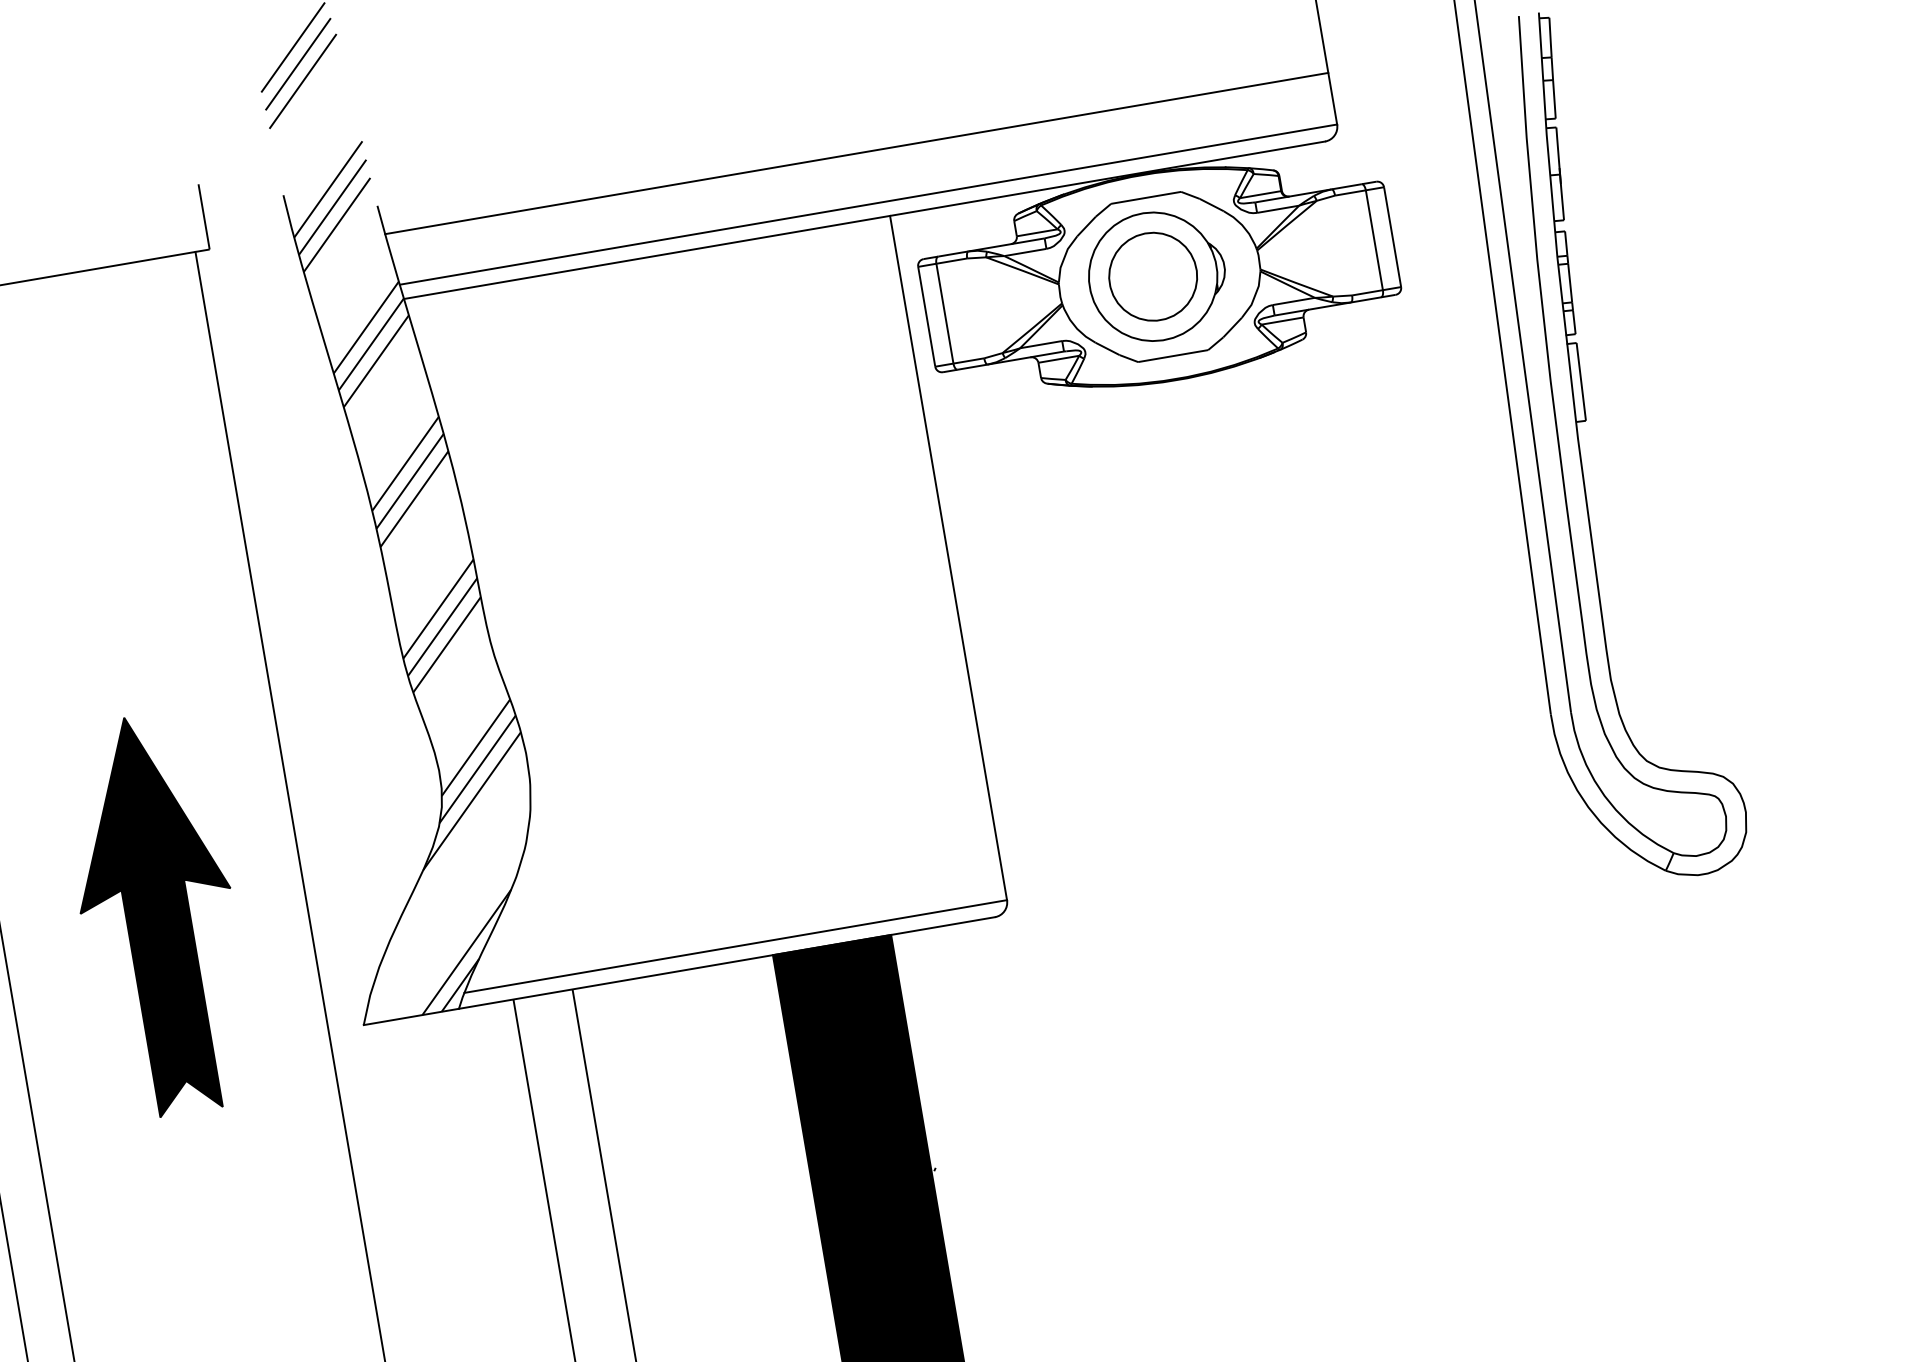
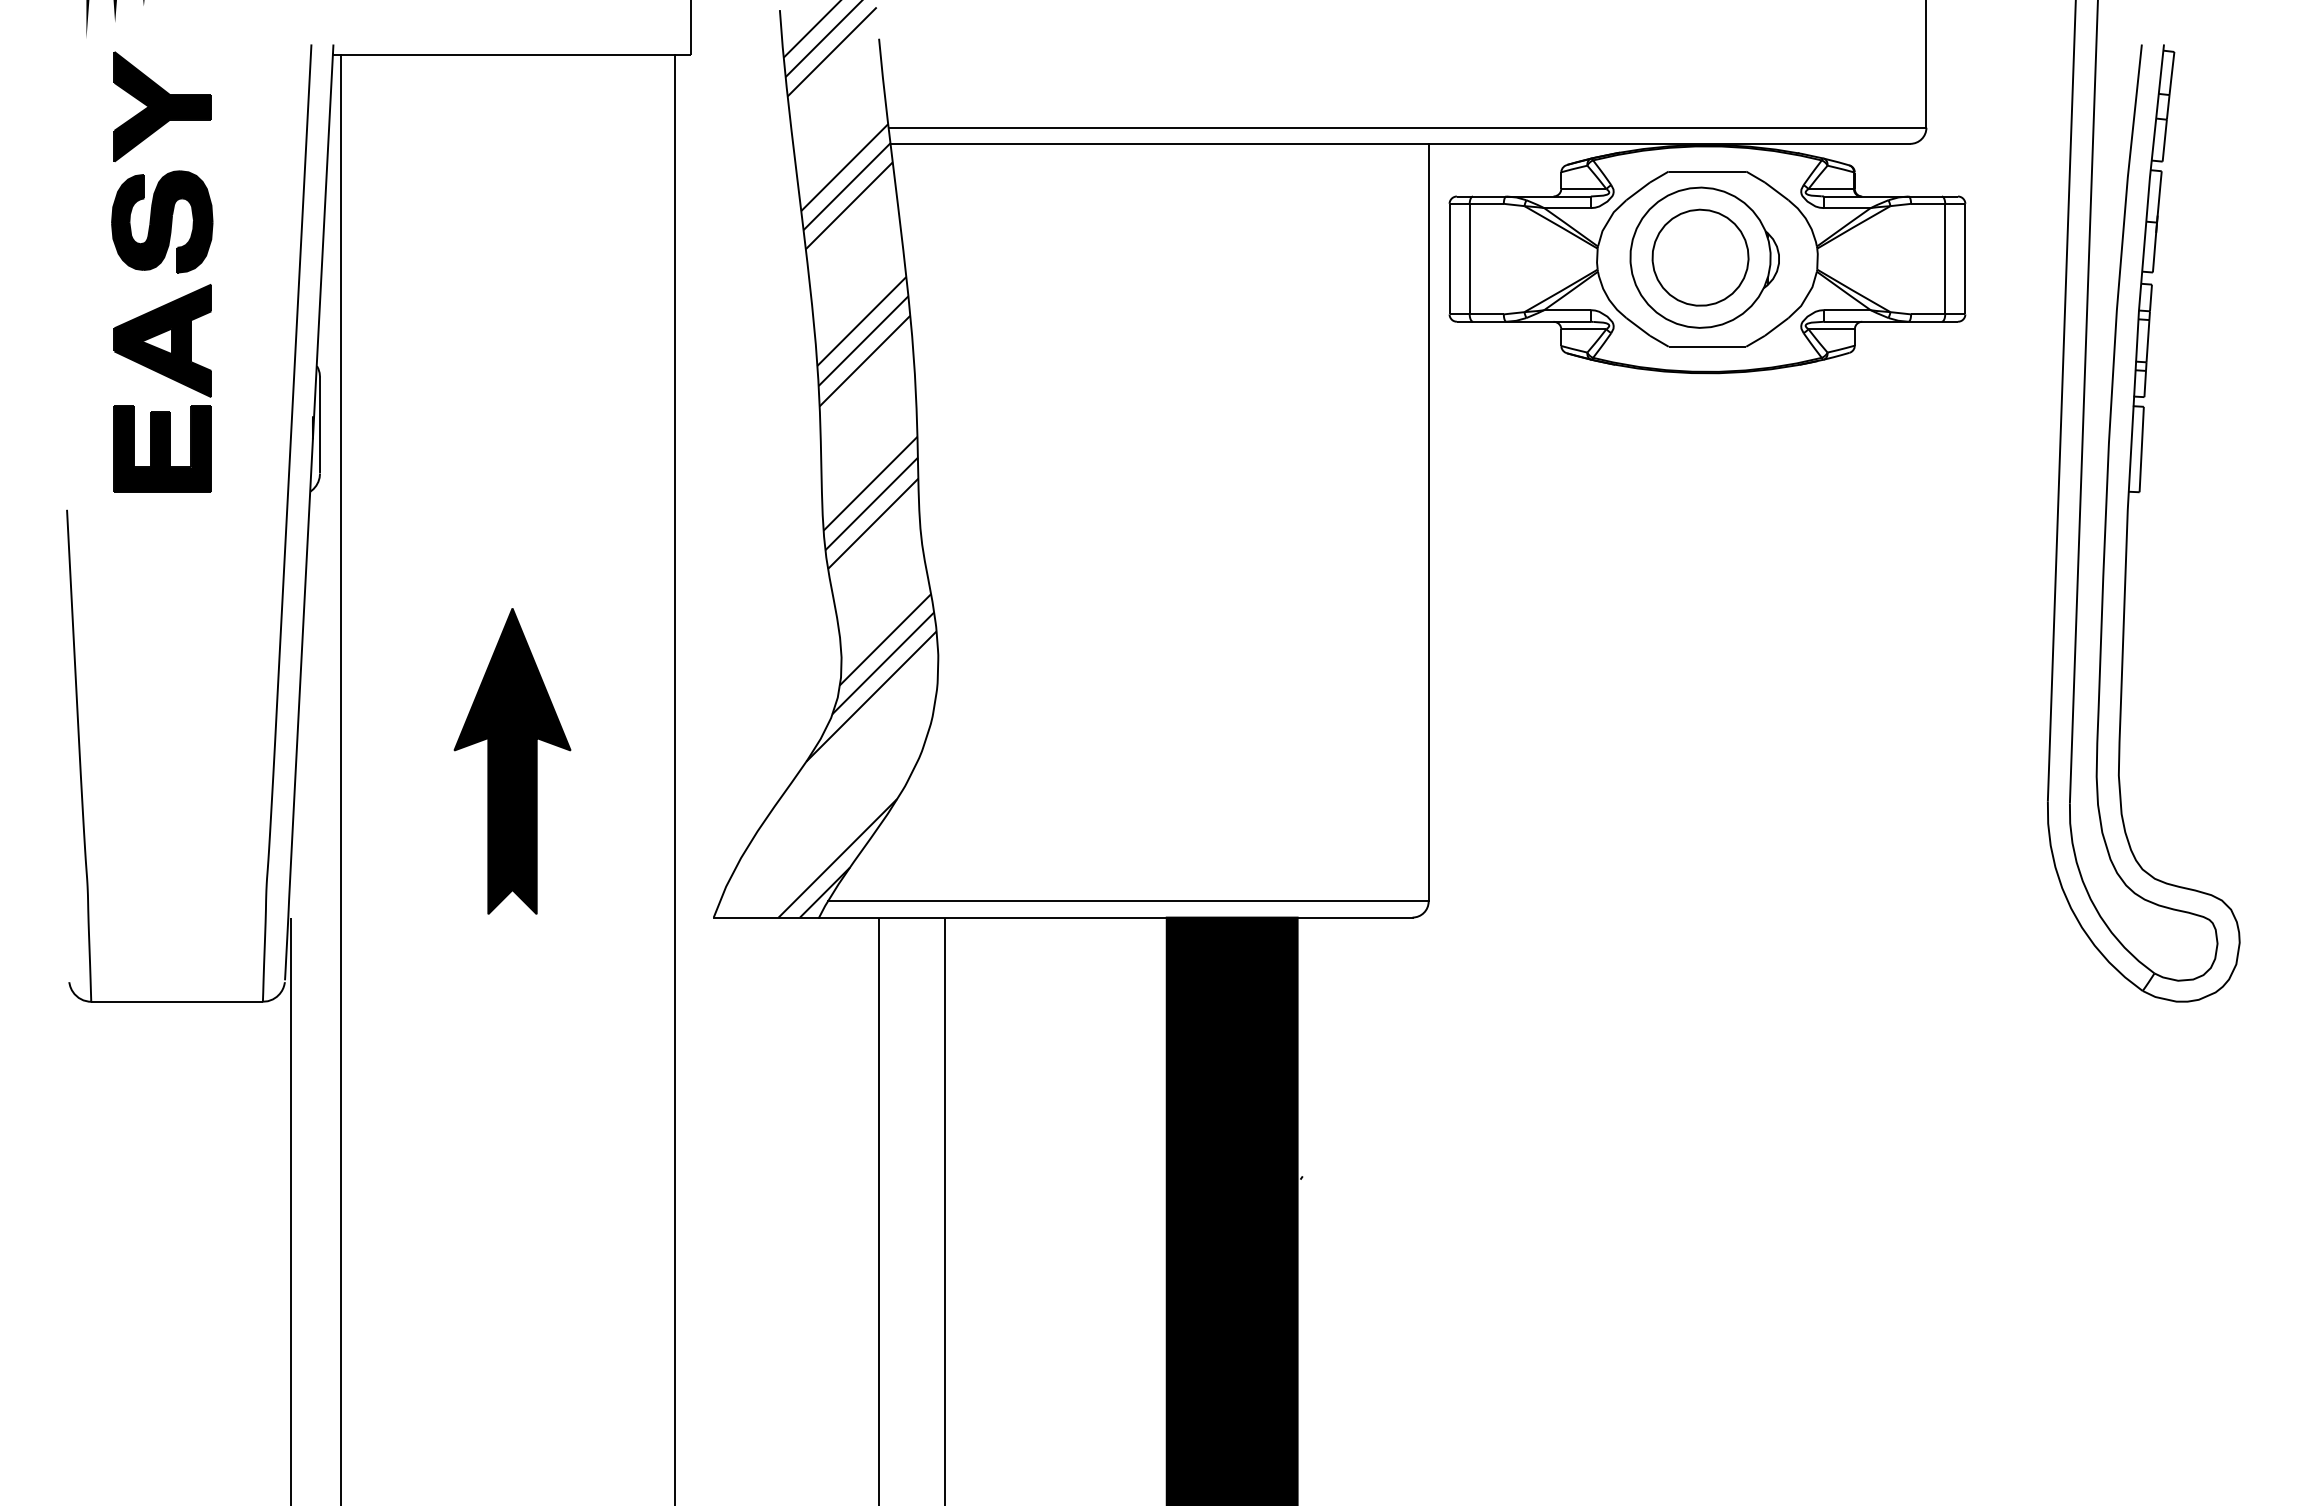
line: (856, 153) -> (1404, 70), removed
part: (157, 915) -> (512, 761), size x0.7

